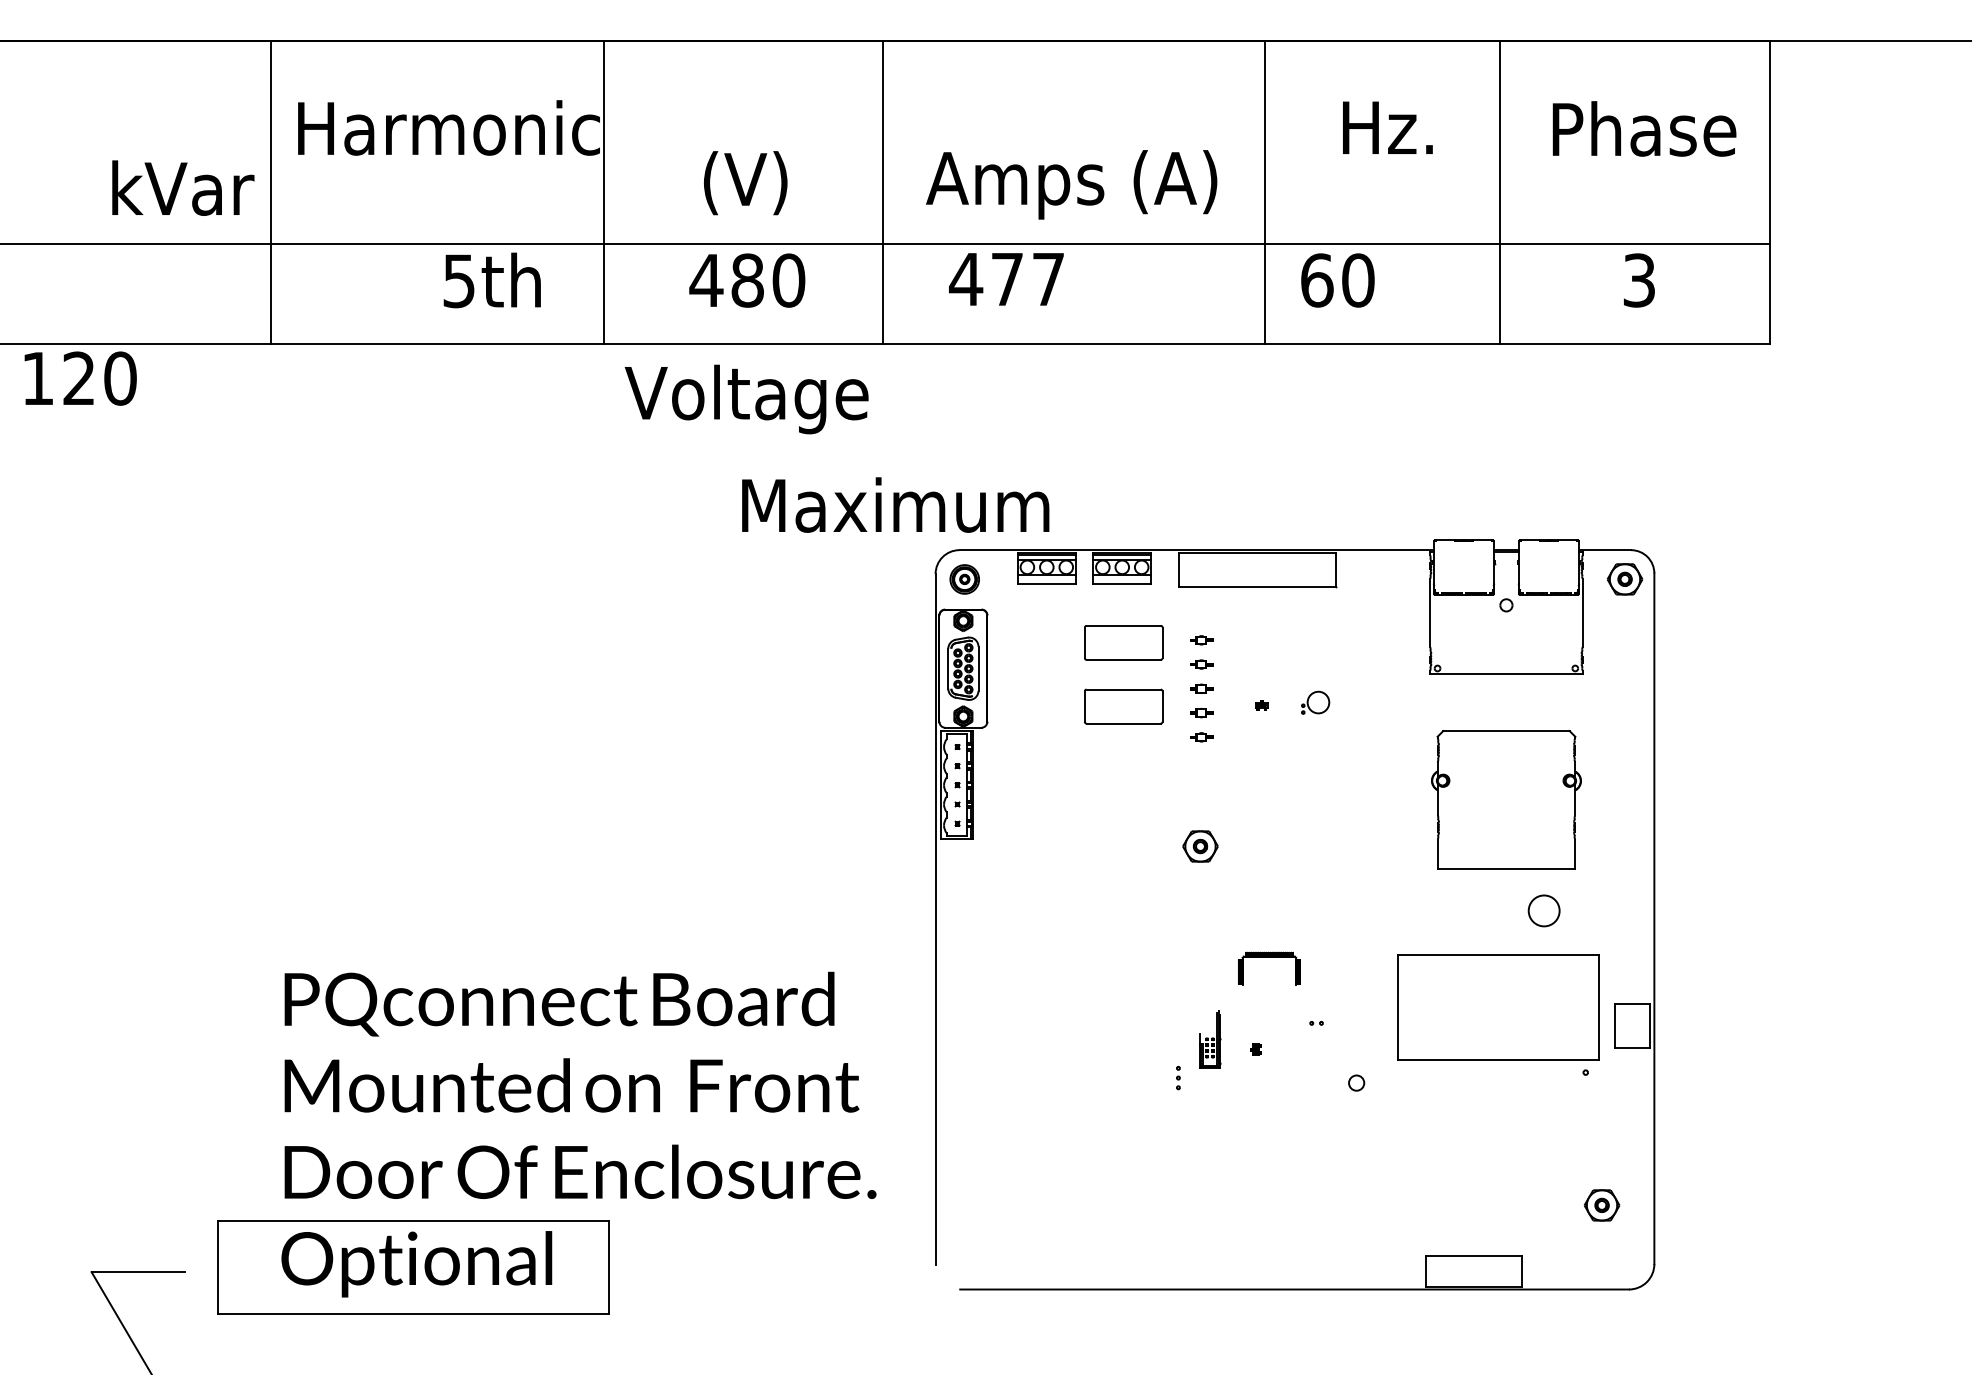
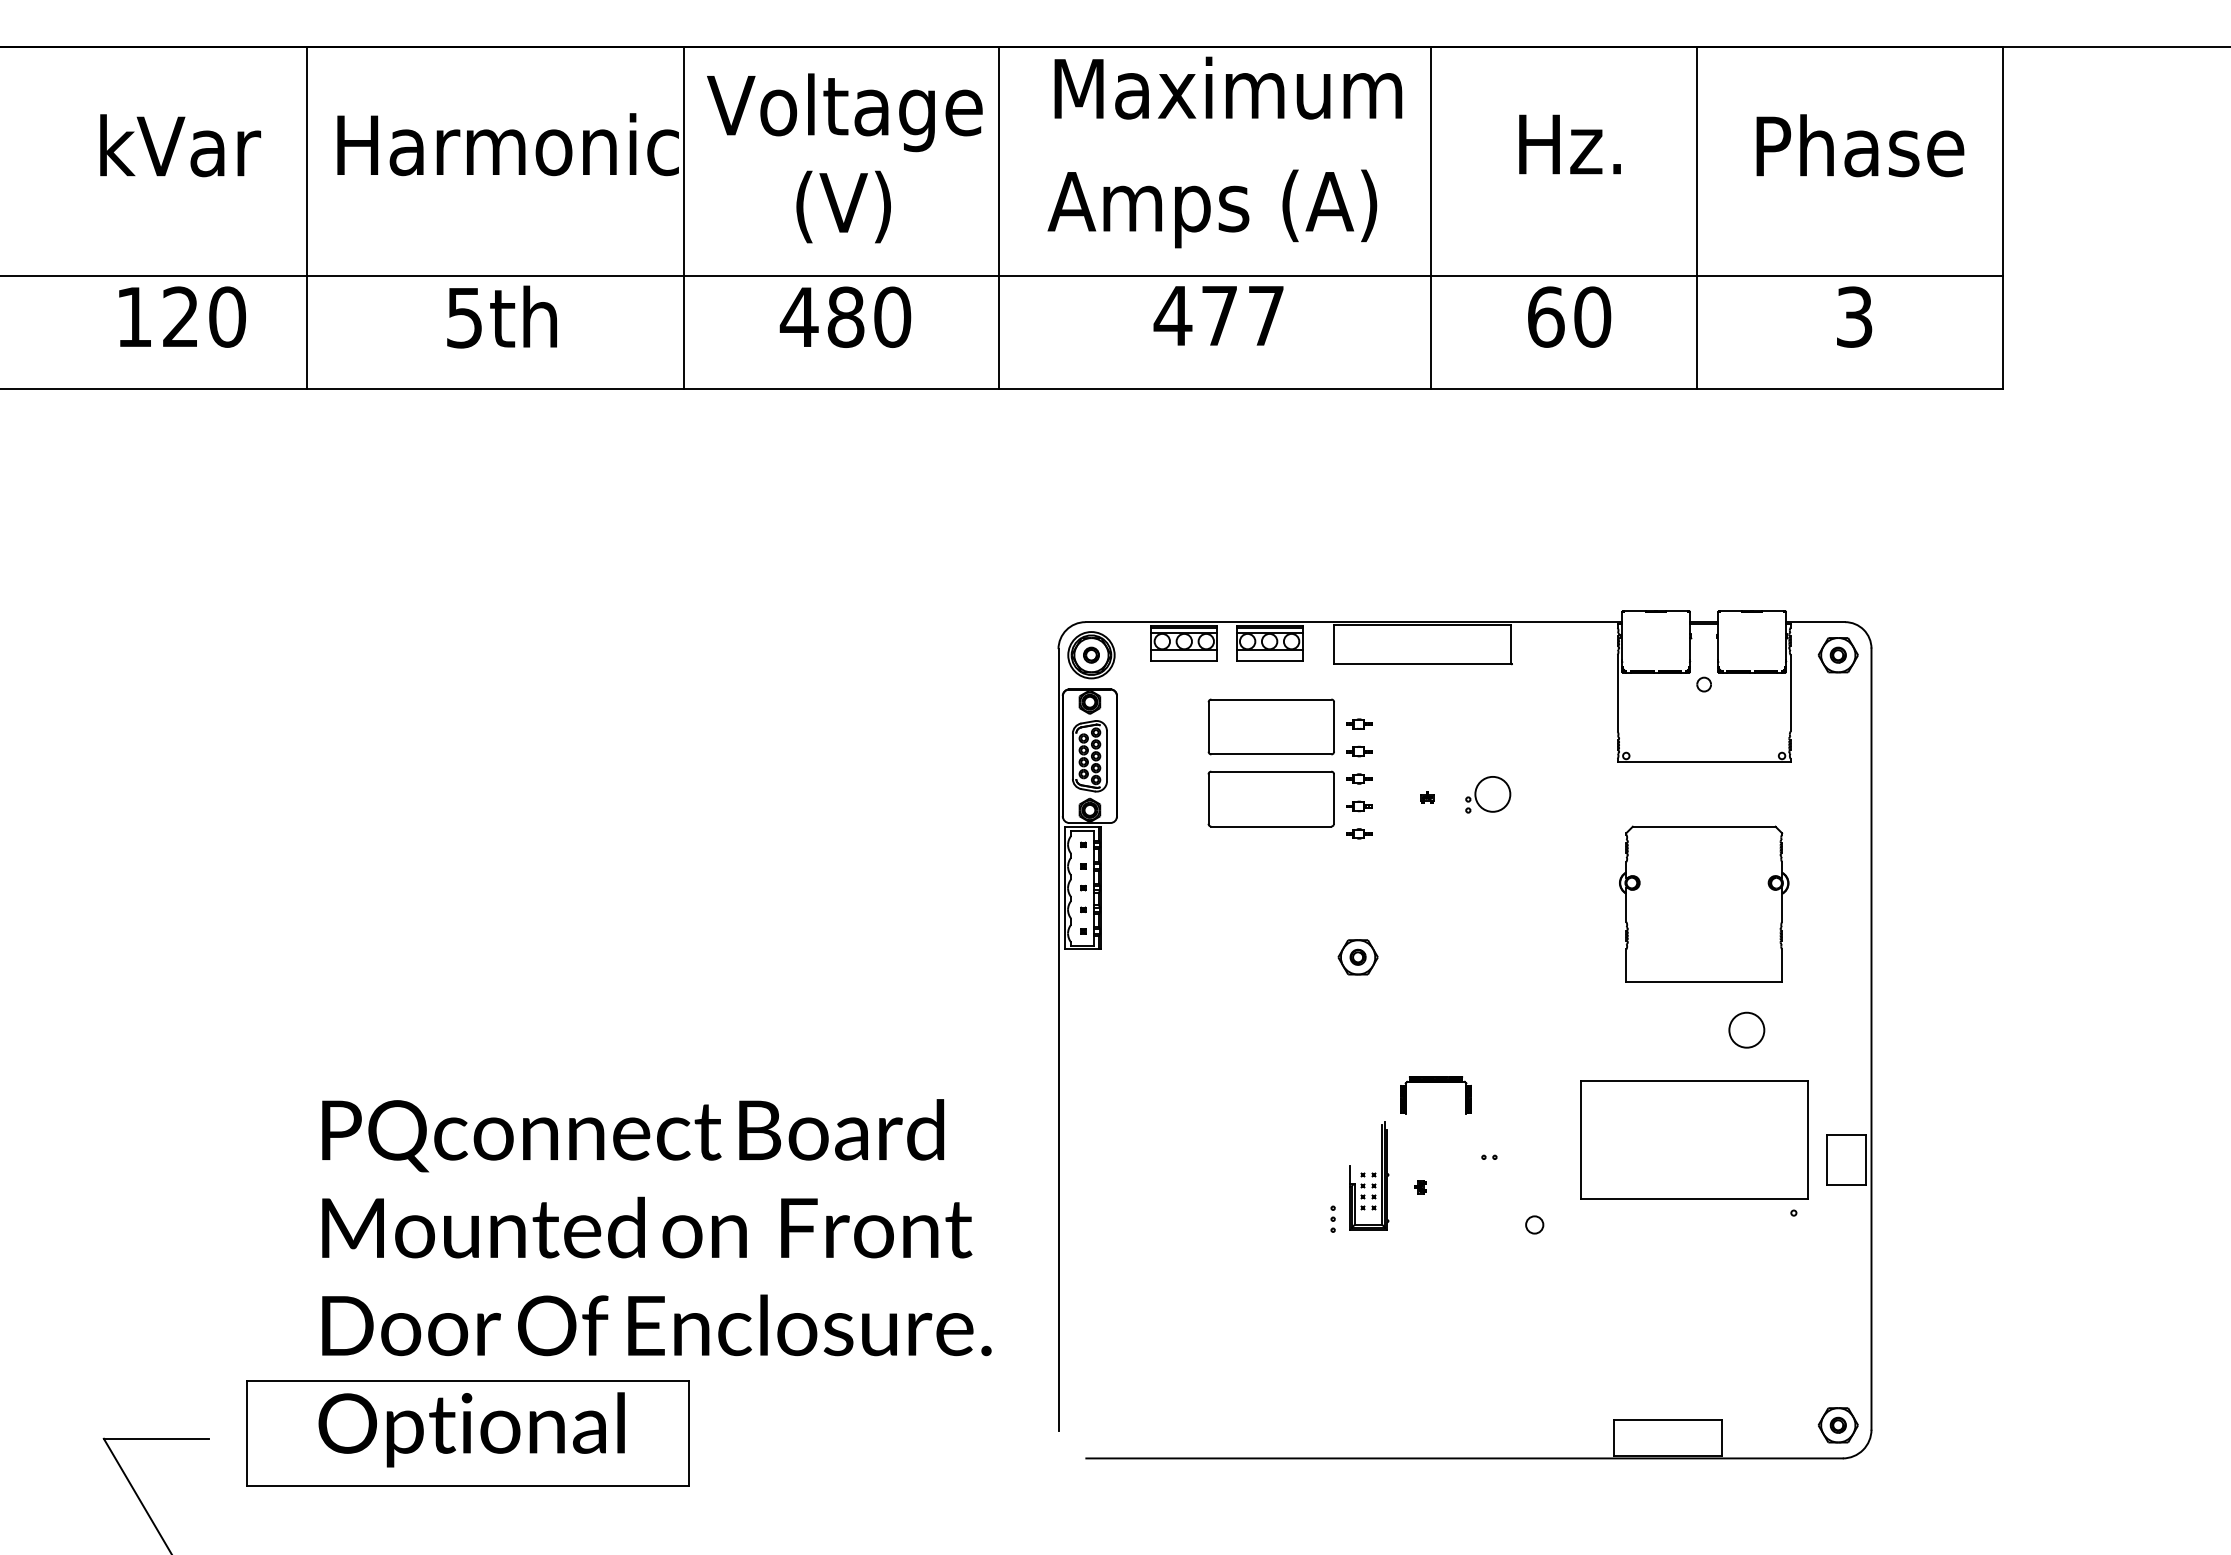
text: (183, 187) -> (180, 145), moved
text: (491, 279) -> (501, 316), moved
text: (1006, 279) -> (1218, 315), moved
text: (1337, 279) -> (1569, 316), moved
text: (80, 378) -> (182, 316), moved
text: (746, 399) -> (844, 112), moved
text: (895, 504) -> (1228, 87), moved
part: (964, 579) -> (1091, 655), size x1.43
part: (1123, 642) -> (1270, 726), size x1.43
part: (1315, 702) -> (1488, 794), size x1.43
part: (1123, 706) -> (1270, 798), size x1.43
part: (1210, 1039) -> (1369, 1175), size x1.67
part: (1601, 1205) -> (1837, 1425), moved

